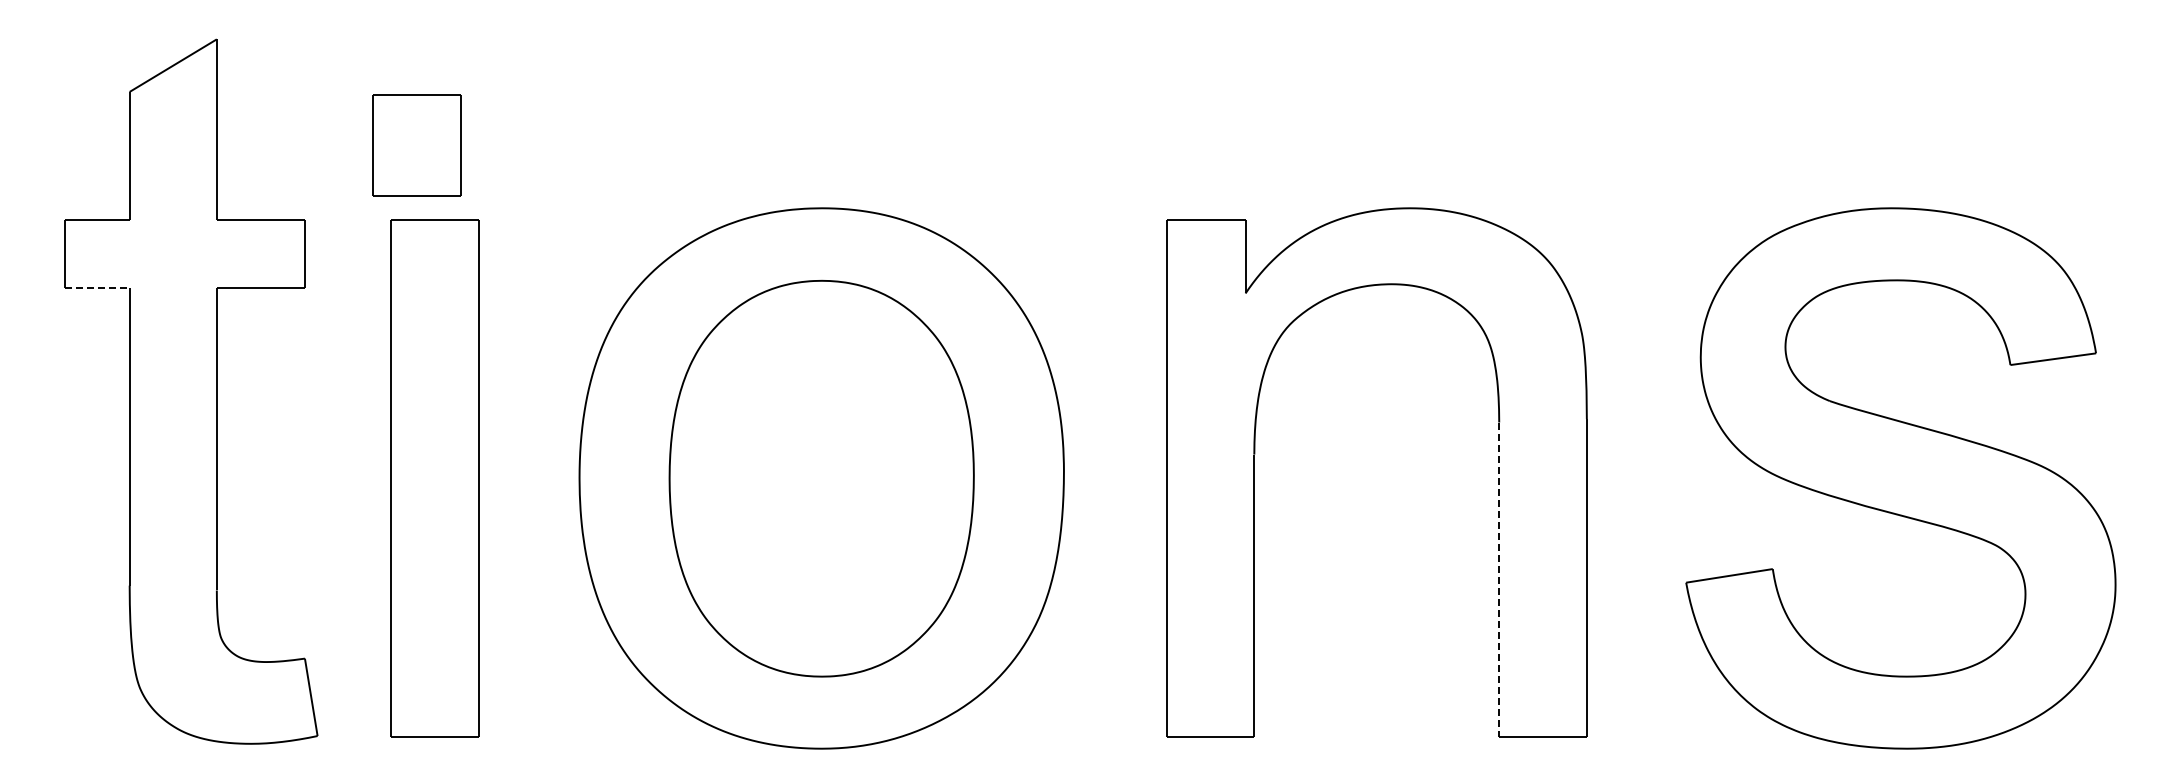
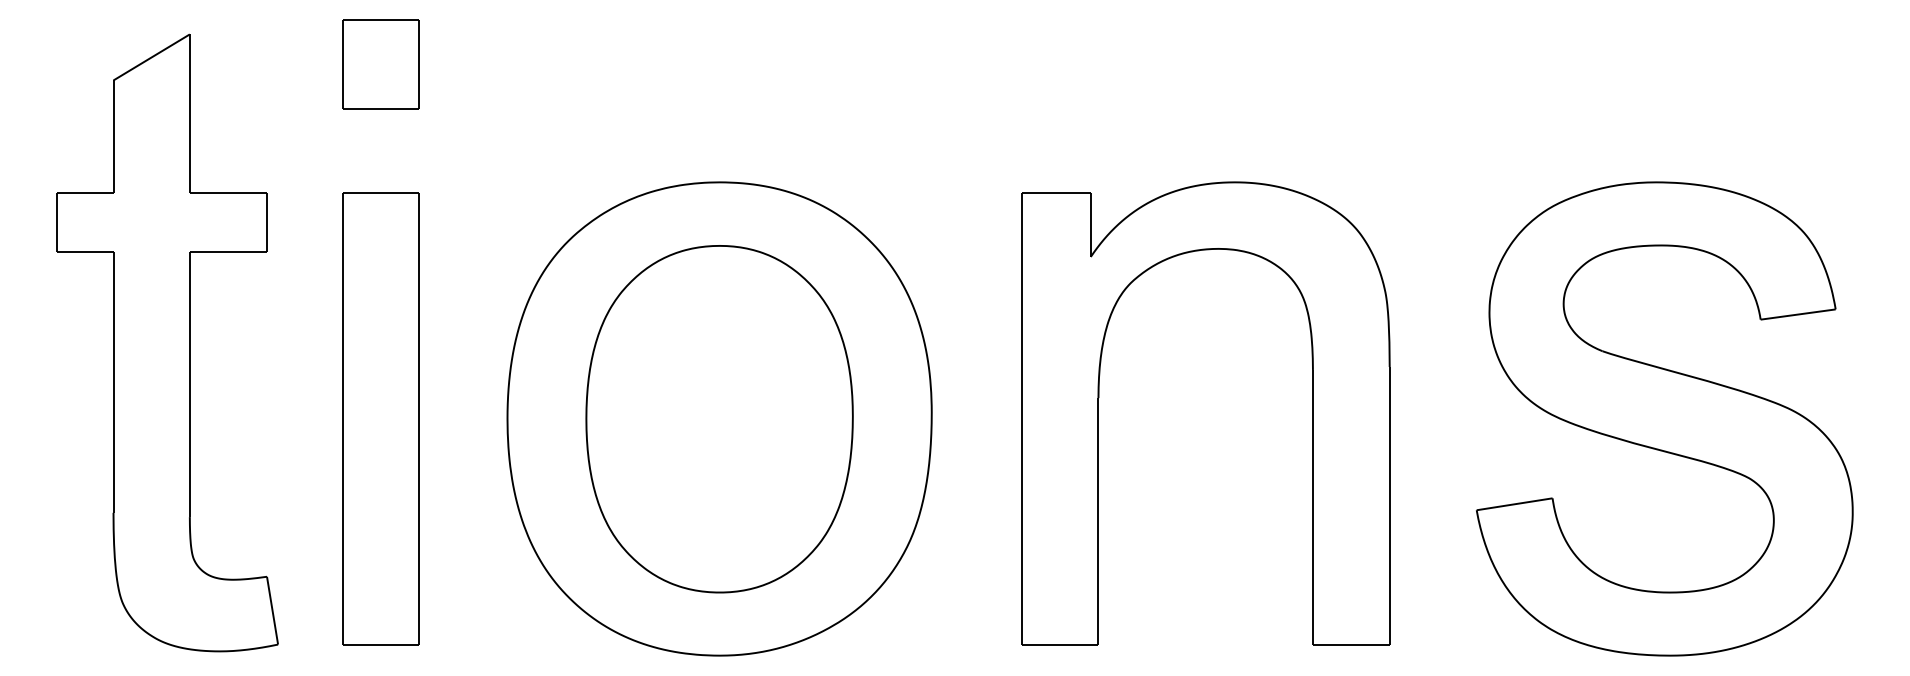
part: (416, 145) -> (380, 64), moved
line: (98, 288) -> (86, 252), dashed -> solid
line: (1499, 580) -> (1313, 508), dashed -> solid

